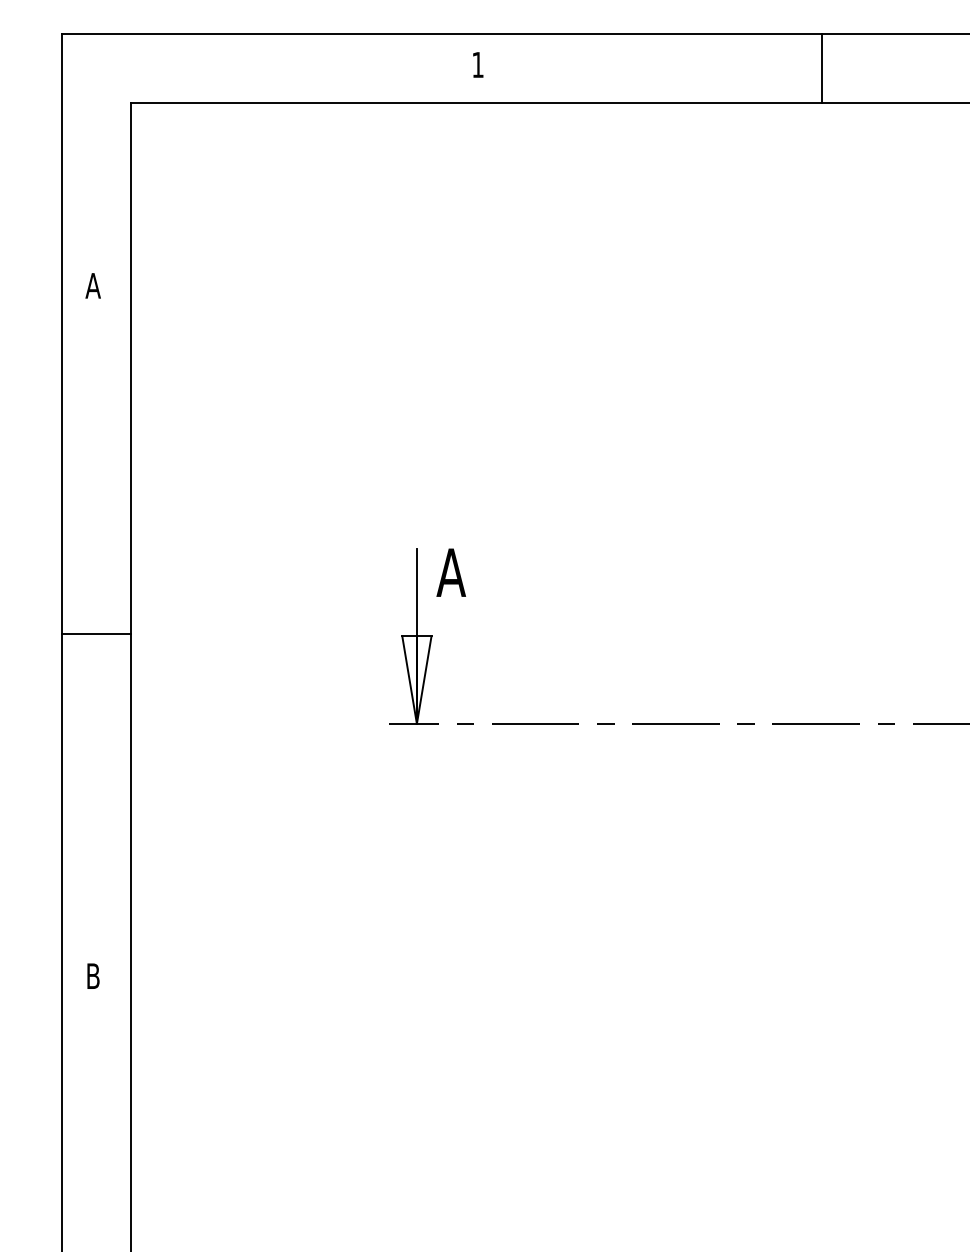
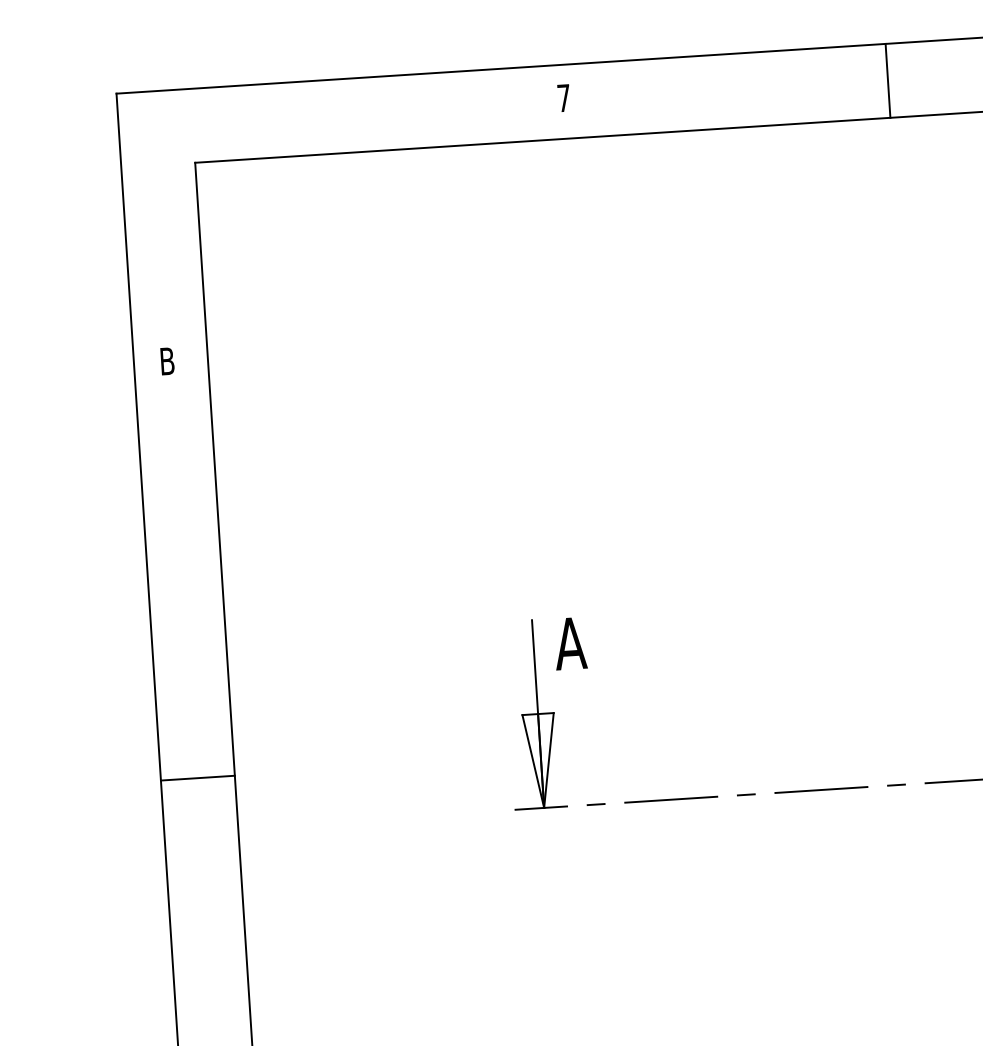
text: (477, 64) -> (563, 97), 1 -> 7
line: (821, 67) -> (887, 79), moved
text: (92, 285) -> (166, 361), A -> B
line: (96, 634) -> (197, 778), moved

